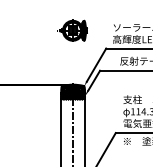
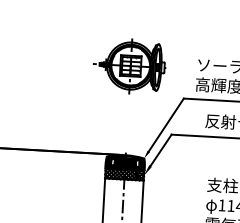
part: (72, 30) -> (129, 65), size x1.43

